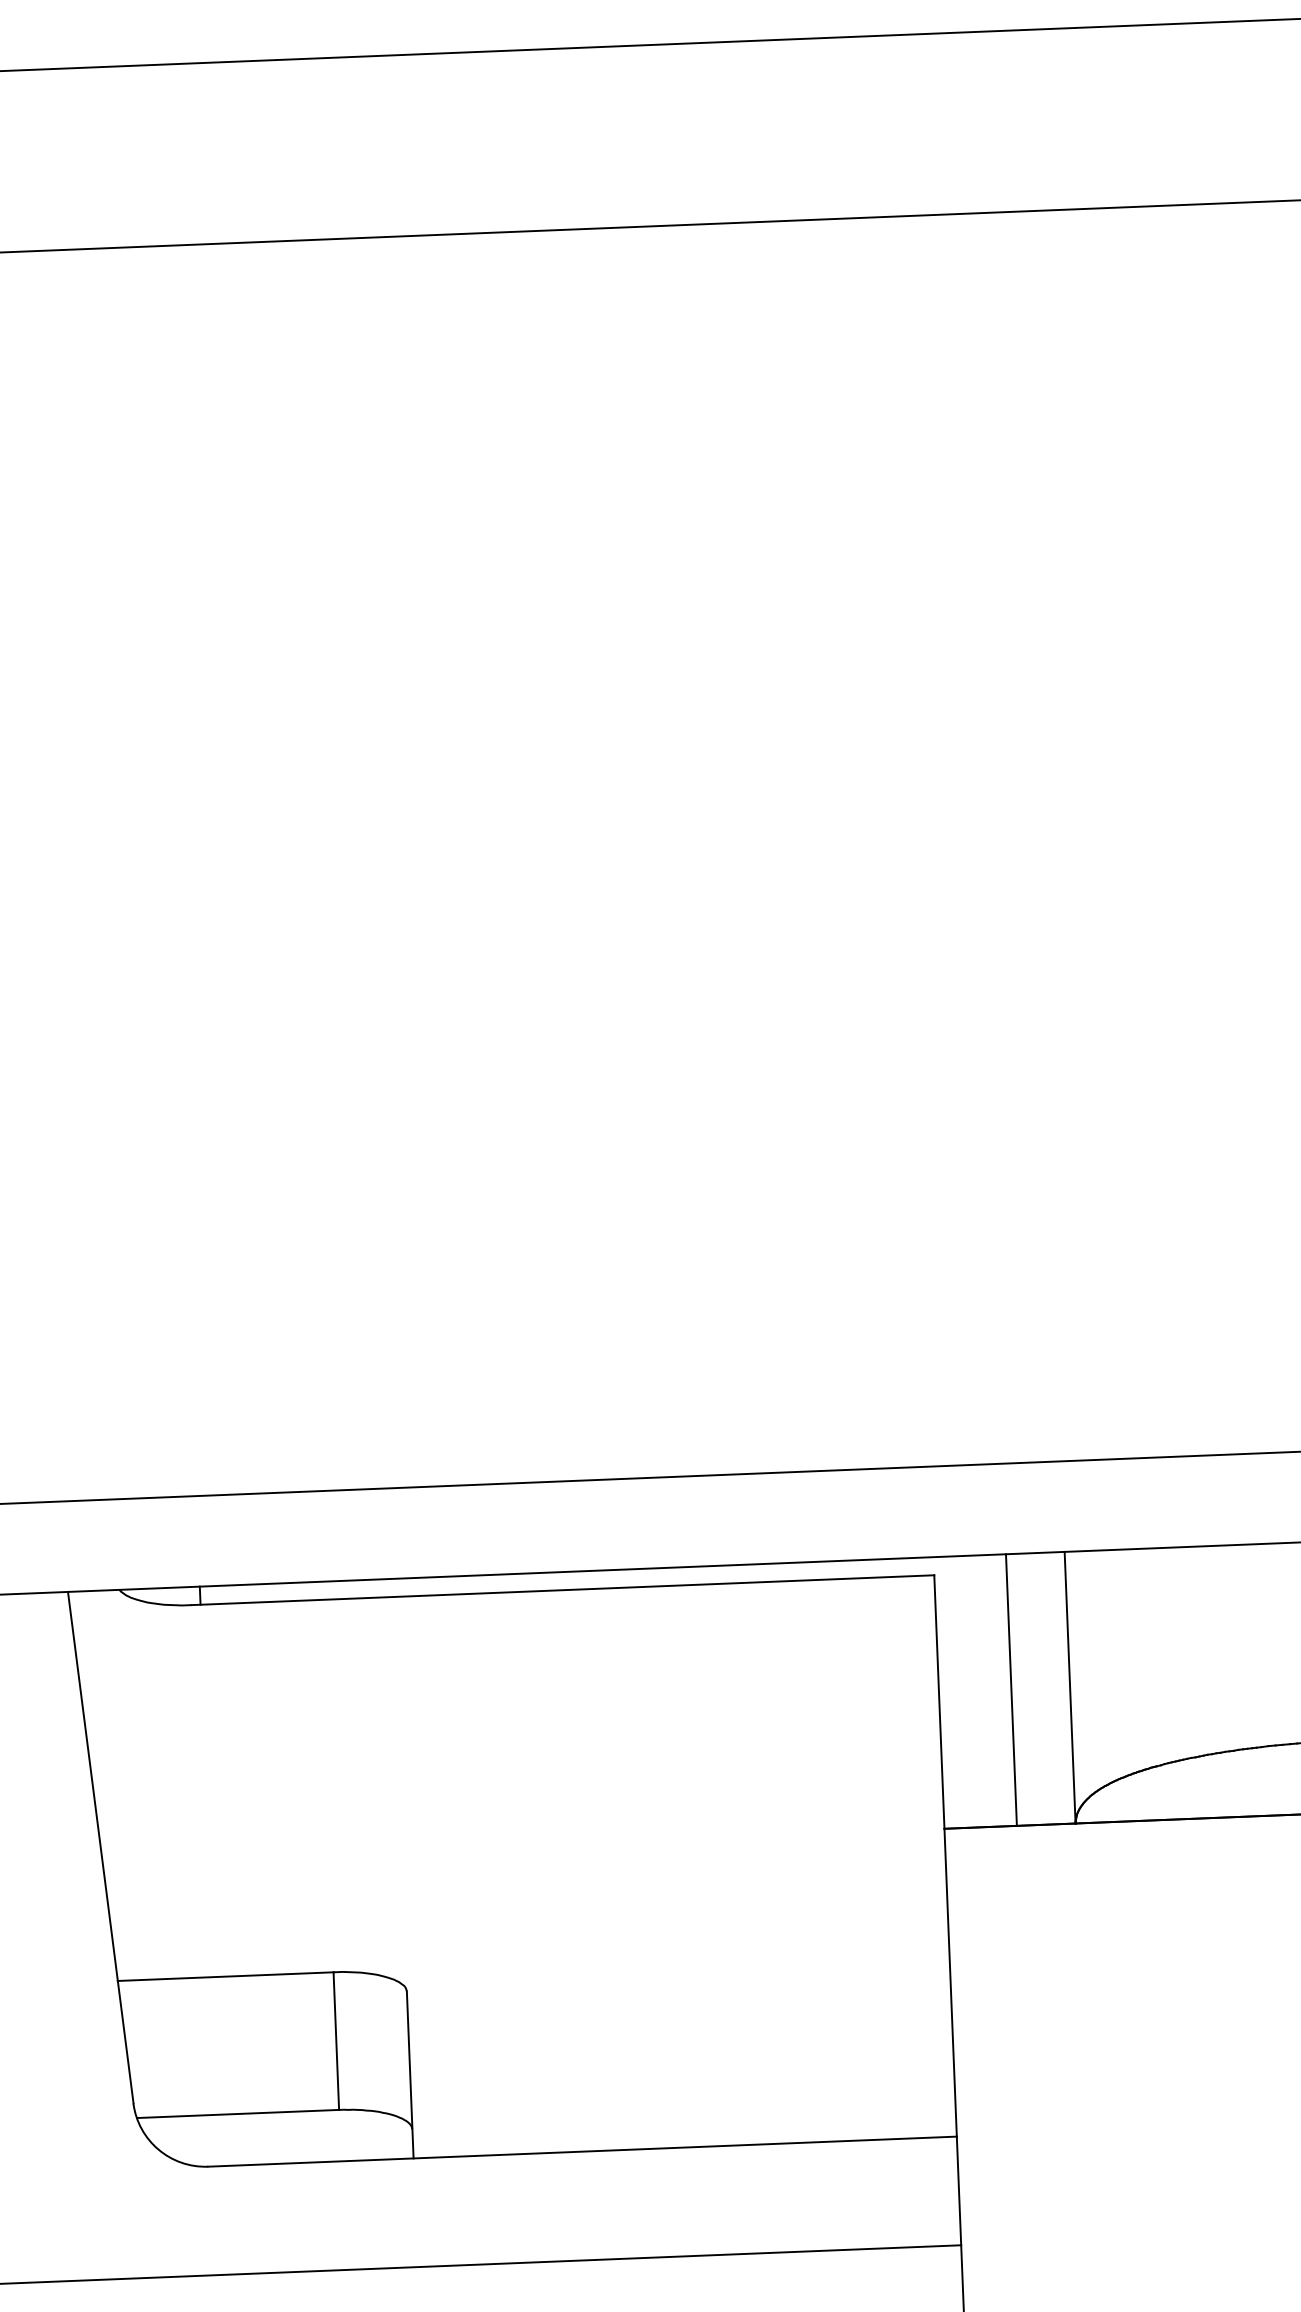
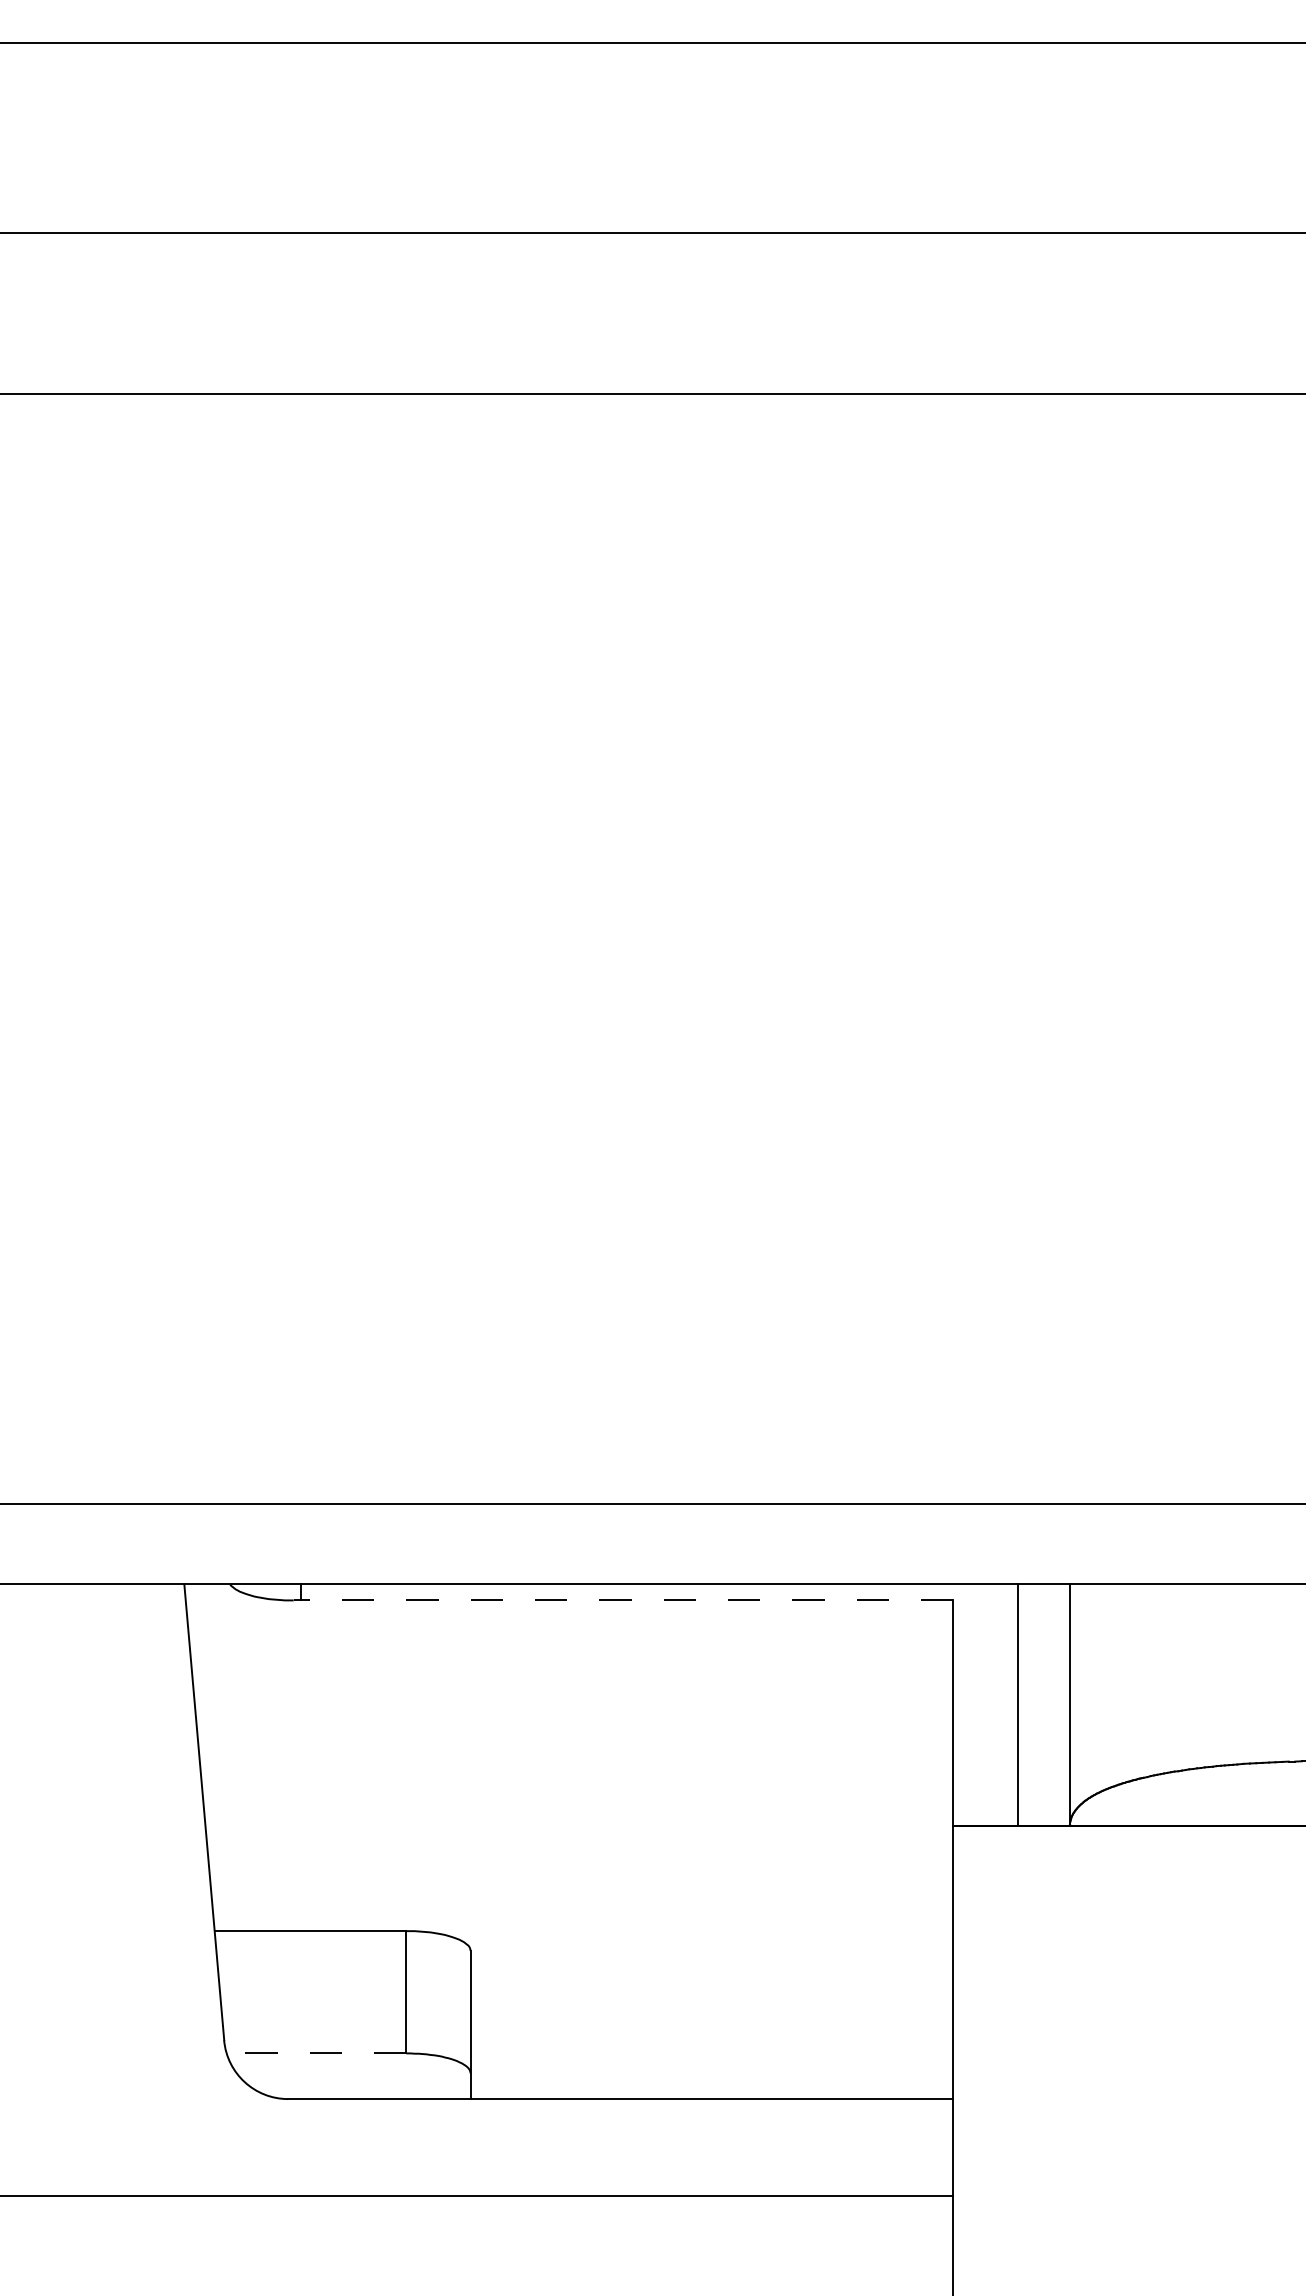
line: (563, 1590) -> (623, 1600), solid -> dashed
line: (237, 2114) -> (316, 2053), solid -> dashed

